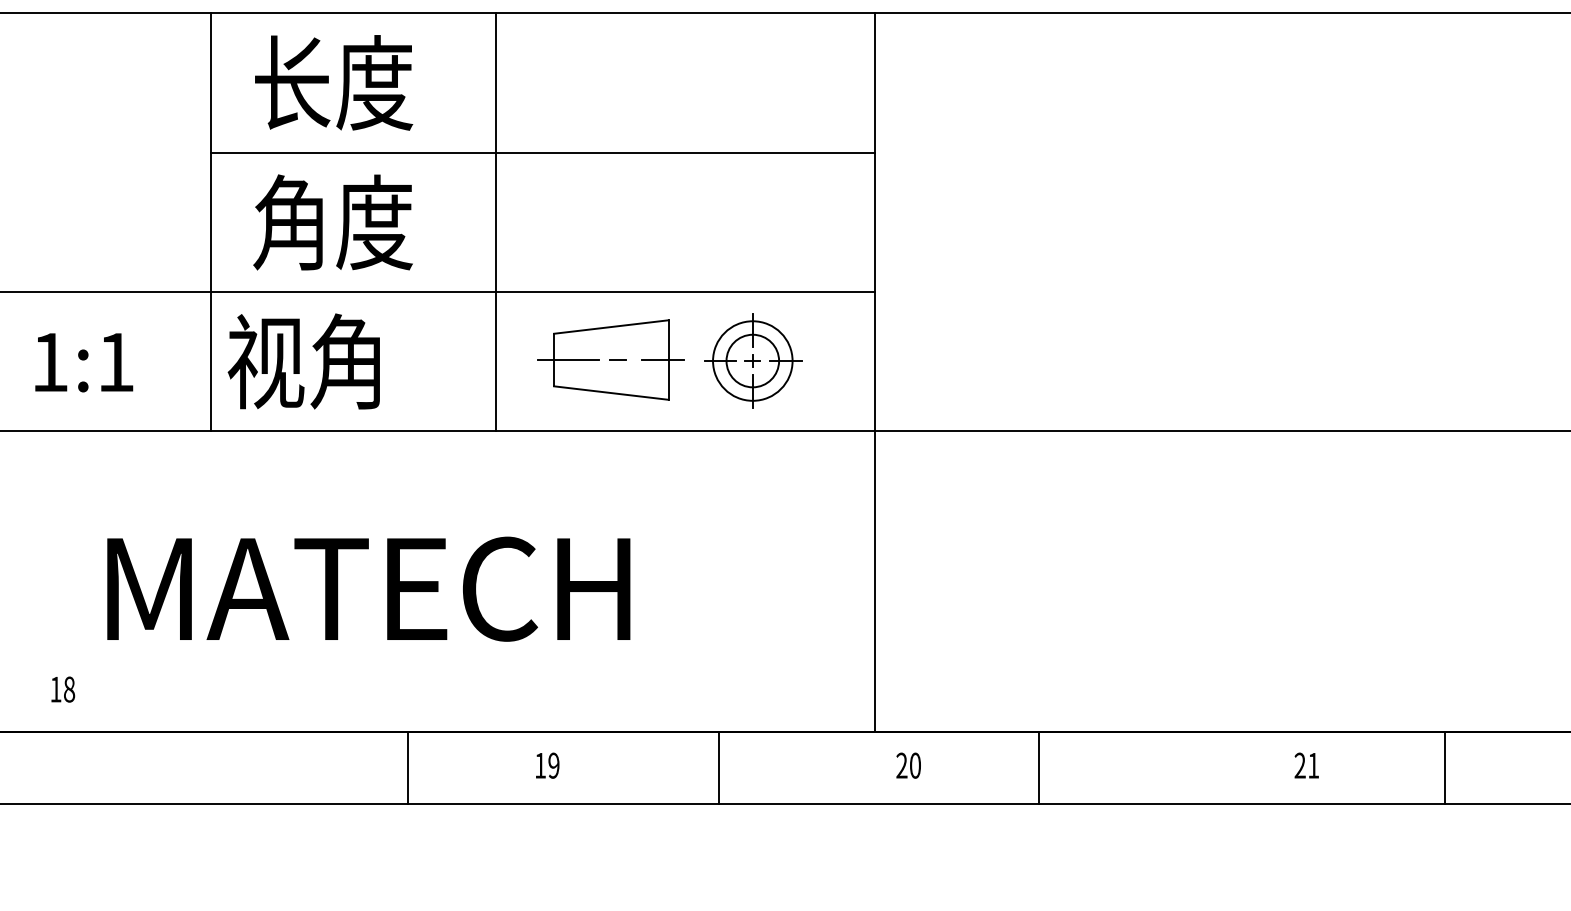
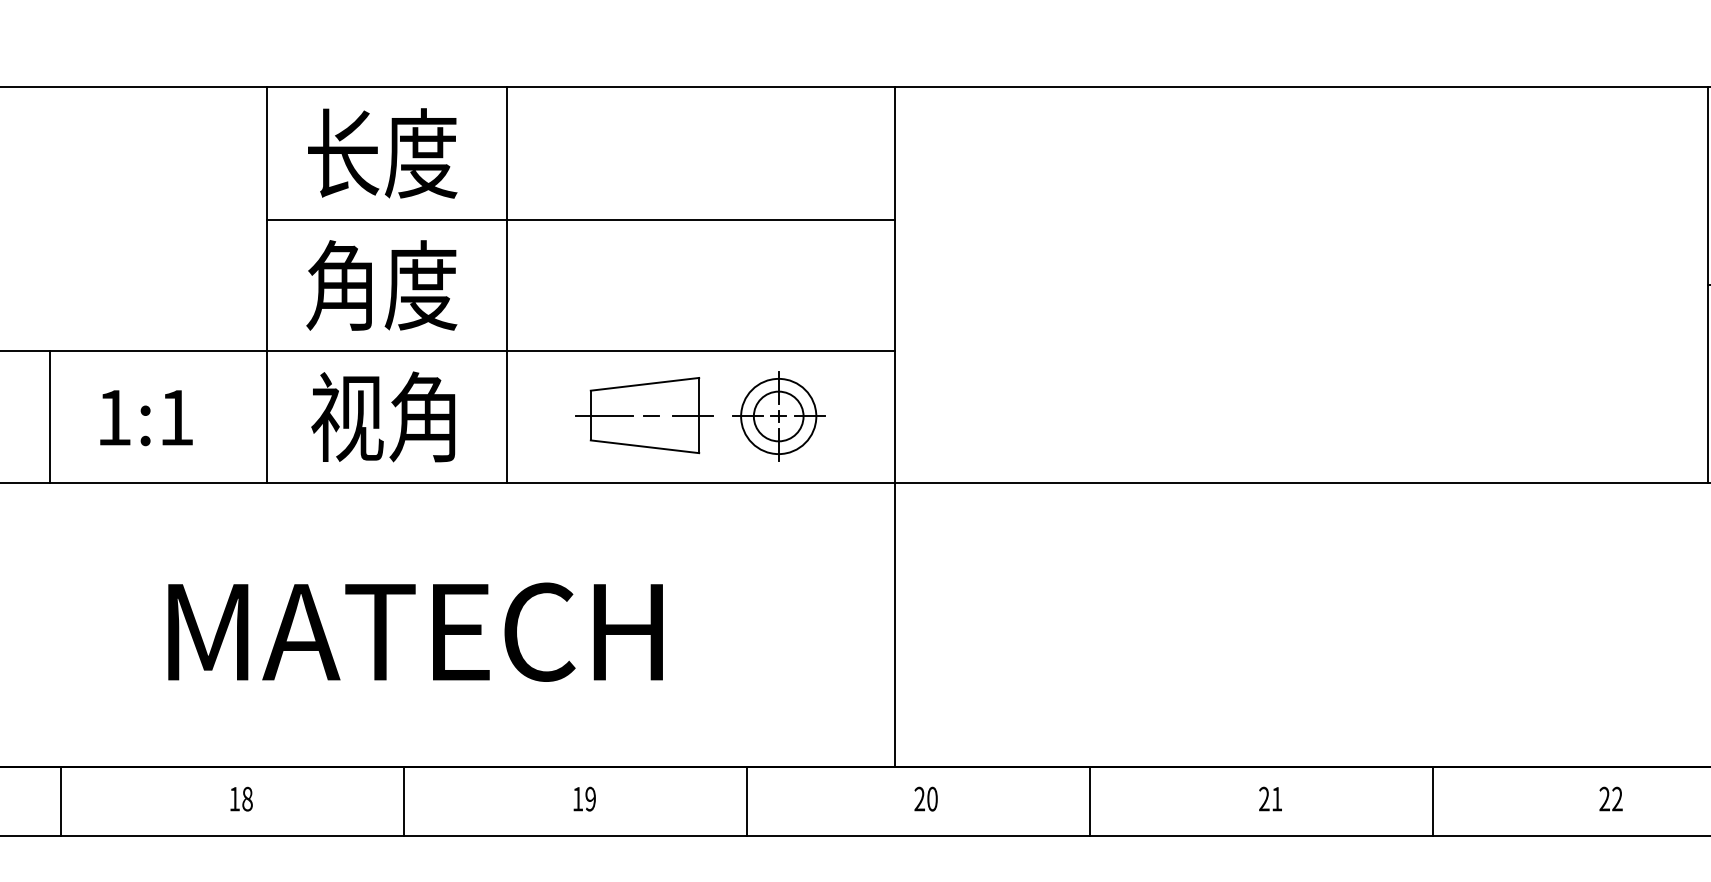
line: (495, 221) -> (507, 284), moved
text: (304, 361) -> (383, 416), moved
text: (63, 688) -> (241, 798), moved
text: (1306, 765) -> (1270, 798), moved
line: (407, 767) -> (403, 800), moved
line: (1039, 767) -> (1090, 800), moved

